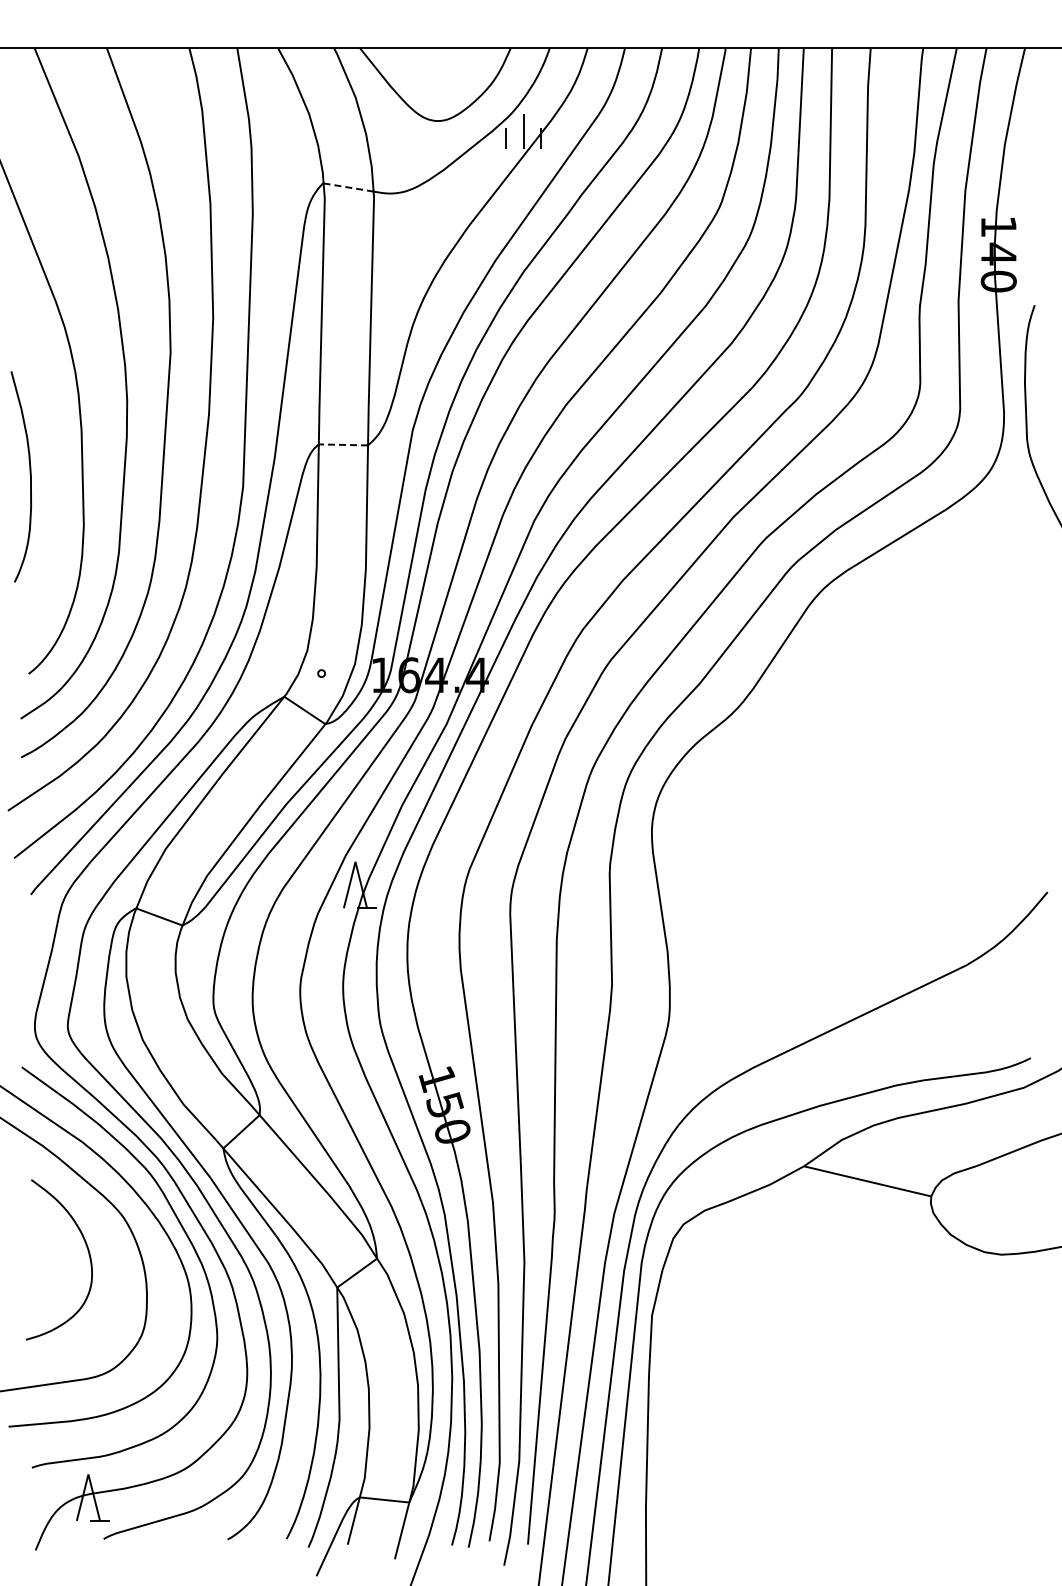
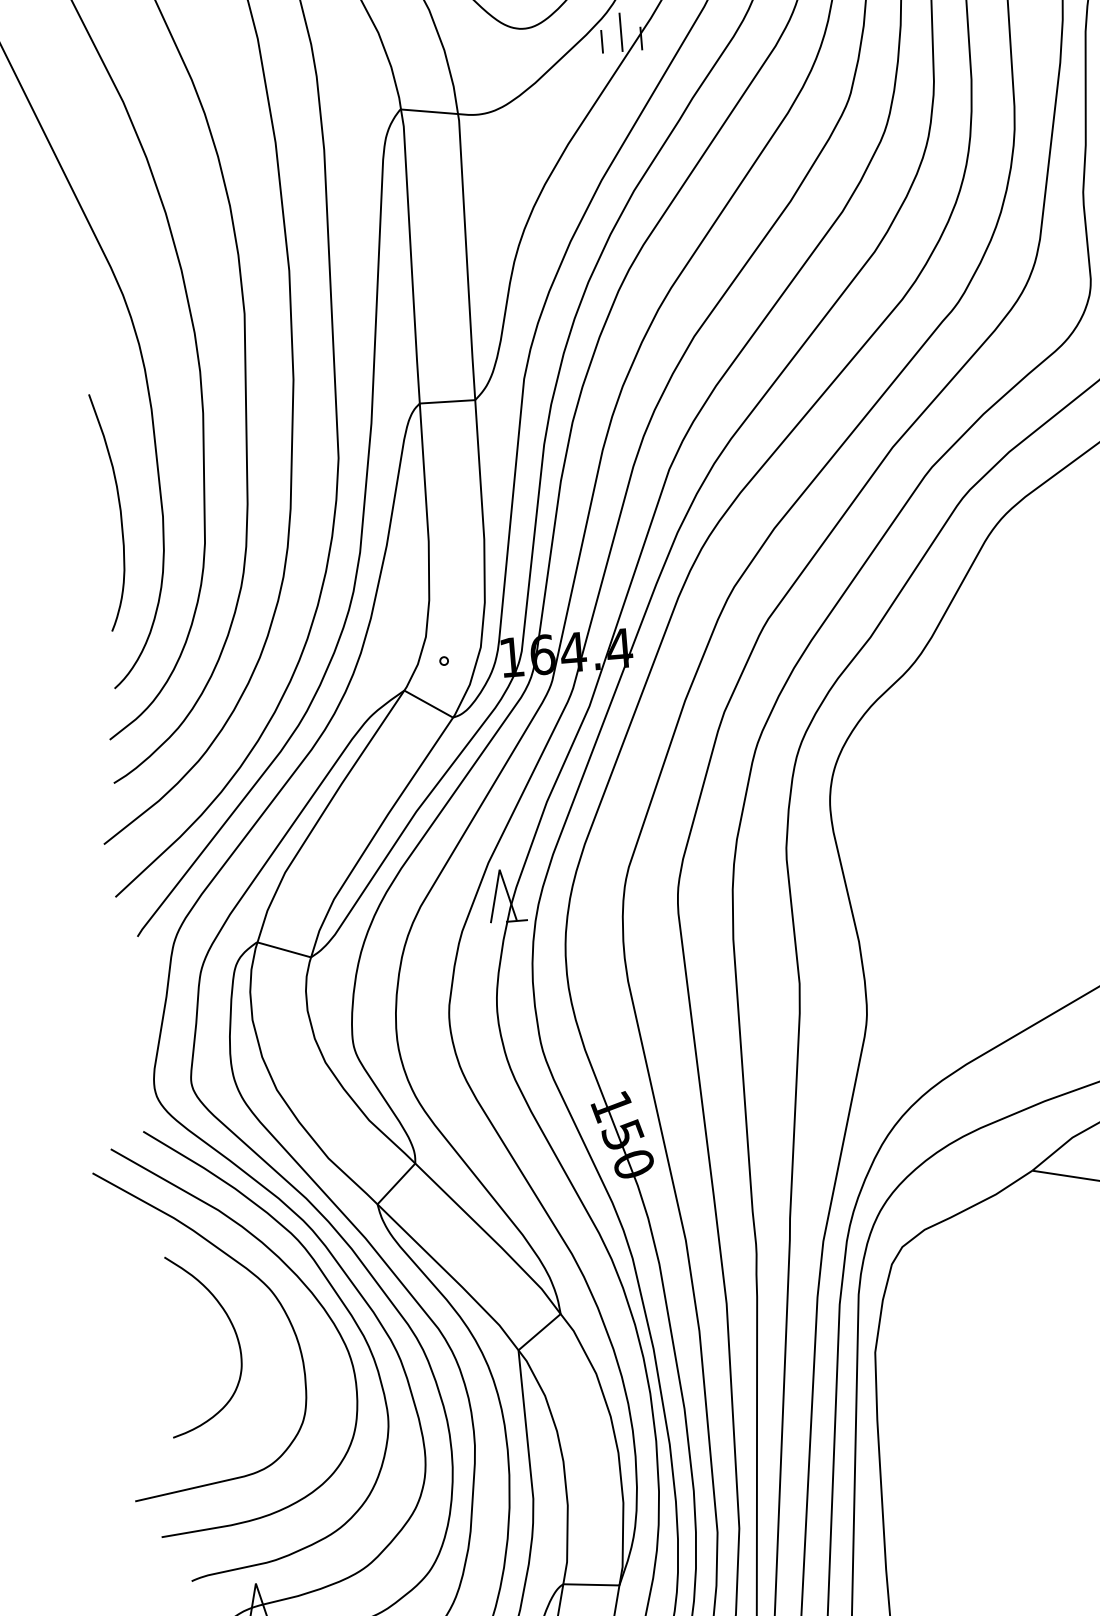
line: (349, 187) -> (430, 111), dashed -> solid
line: (343, 444) -> (447, 401), dashed -> solid
curve: (29, 474) -> (118, 508), moved

